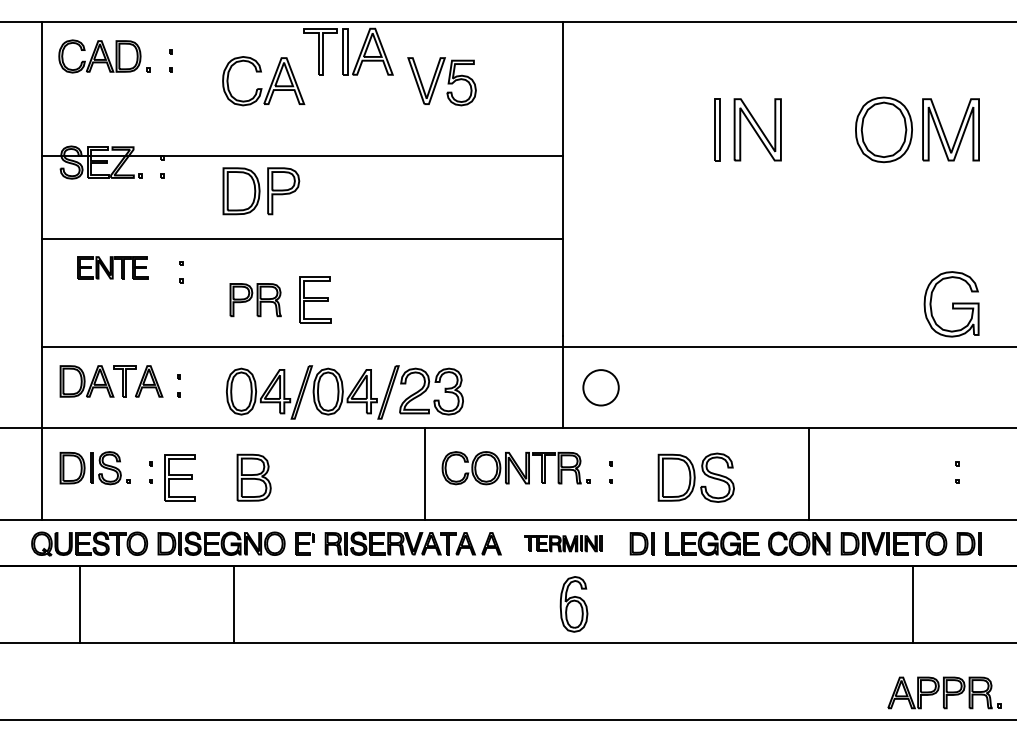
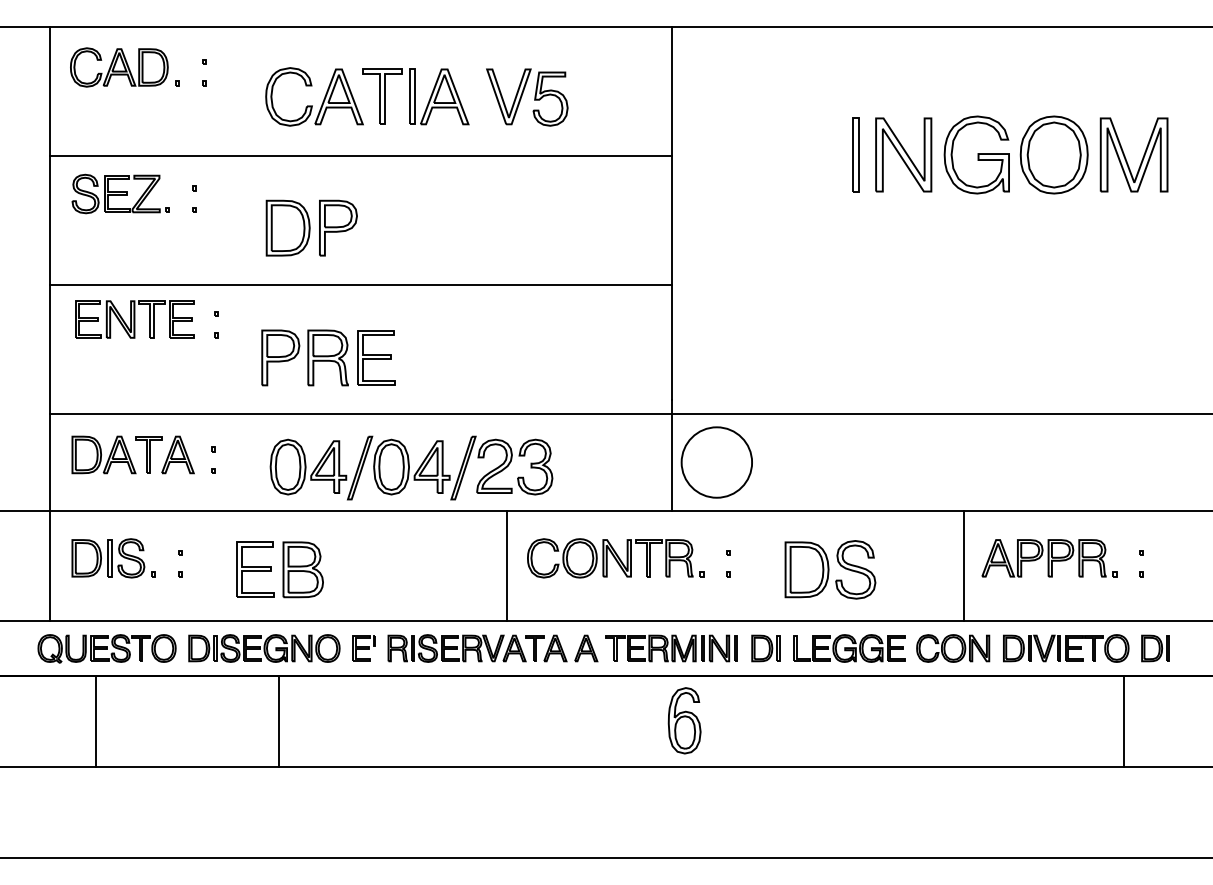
part: (348, 51) -> (415, 96), moved
line: (302, 155) -> (360, 155), moved
part: (112, 267) -> (134, 319), size x1.43
part: (255, 299) -> (304, 357), size x1.43
part: (951, 303) -> (976, 154), moved
circle: (600, 387) -> (716, 462), size x1.67
part: (179, 477) -> (255, 569), moved
part: (563, 543) -> (671, 648), size x1.43
line: (913, 604) -> (1124, 721), moved
part: (944, 693) -> (1049, 558), moved

